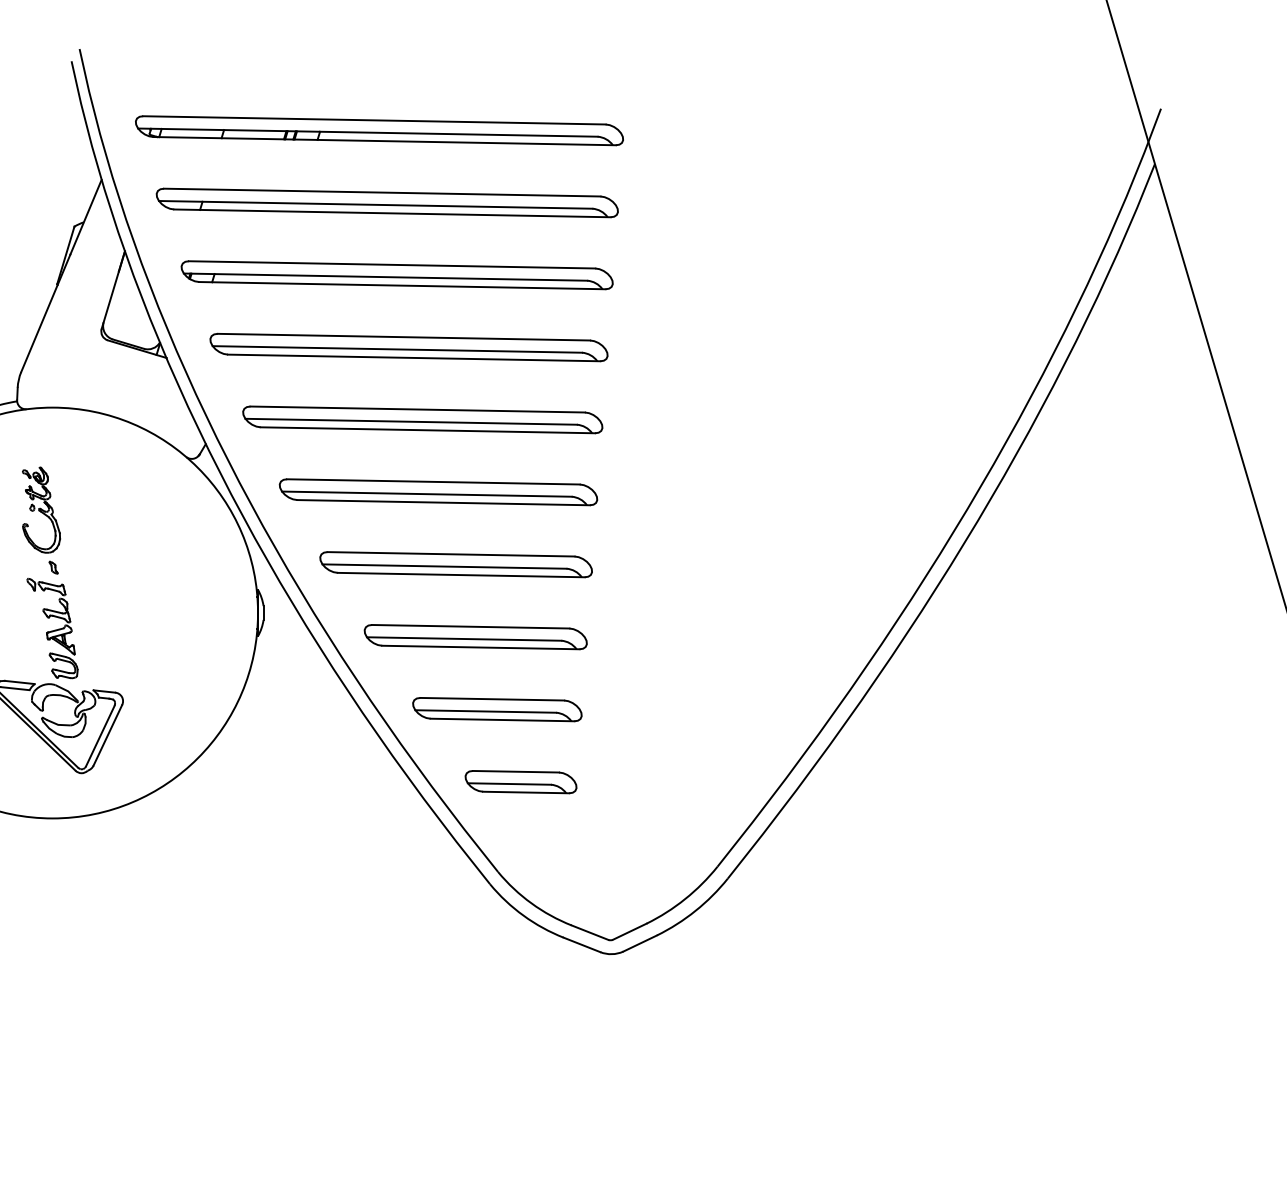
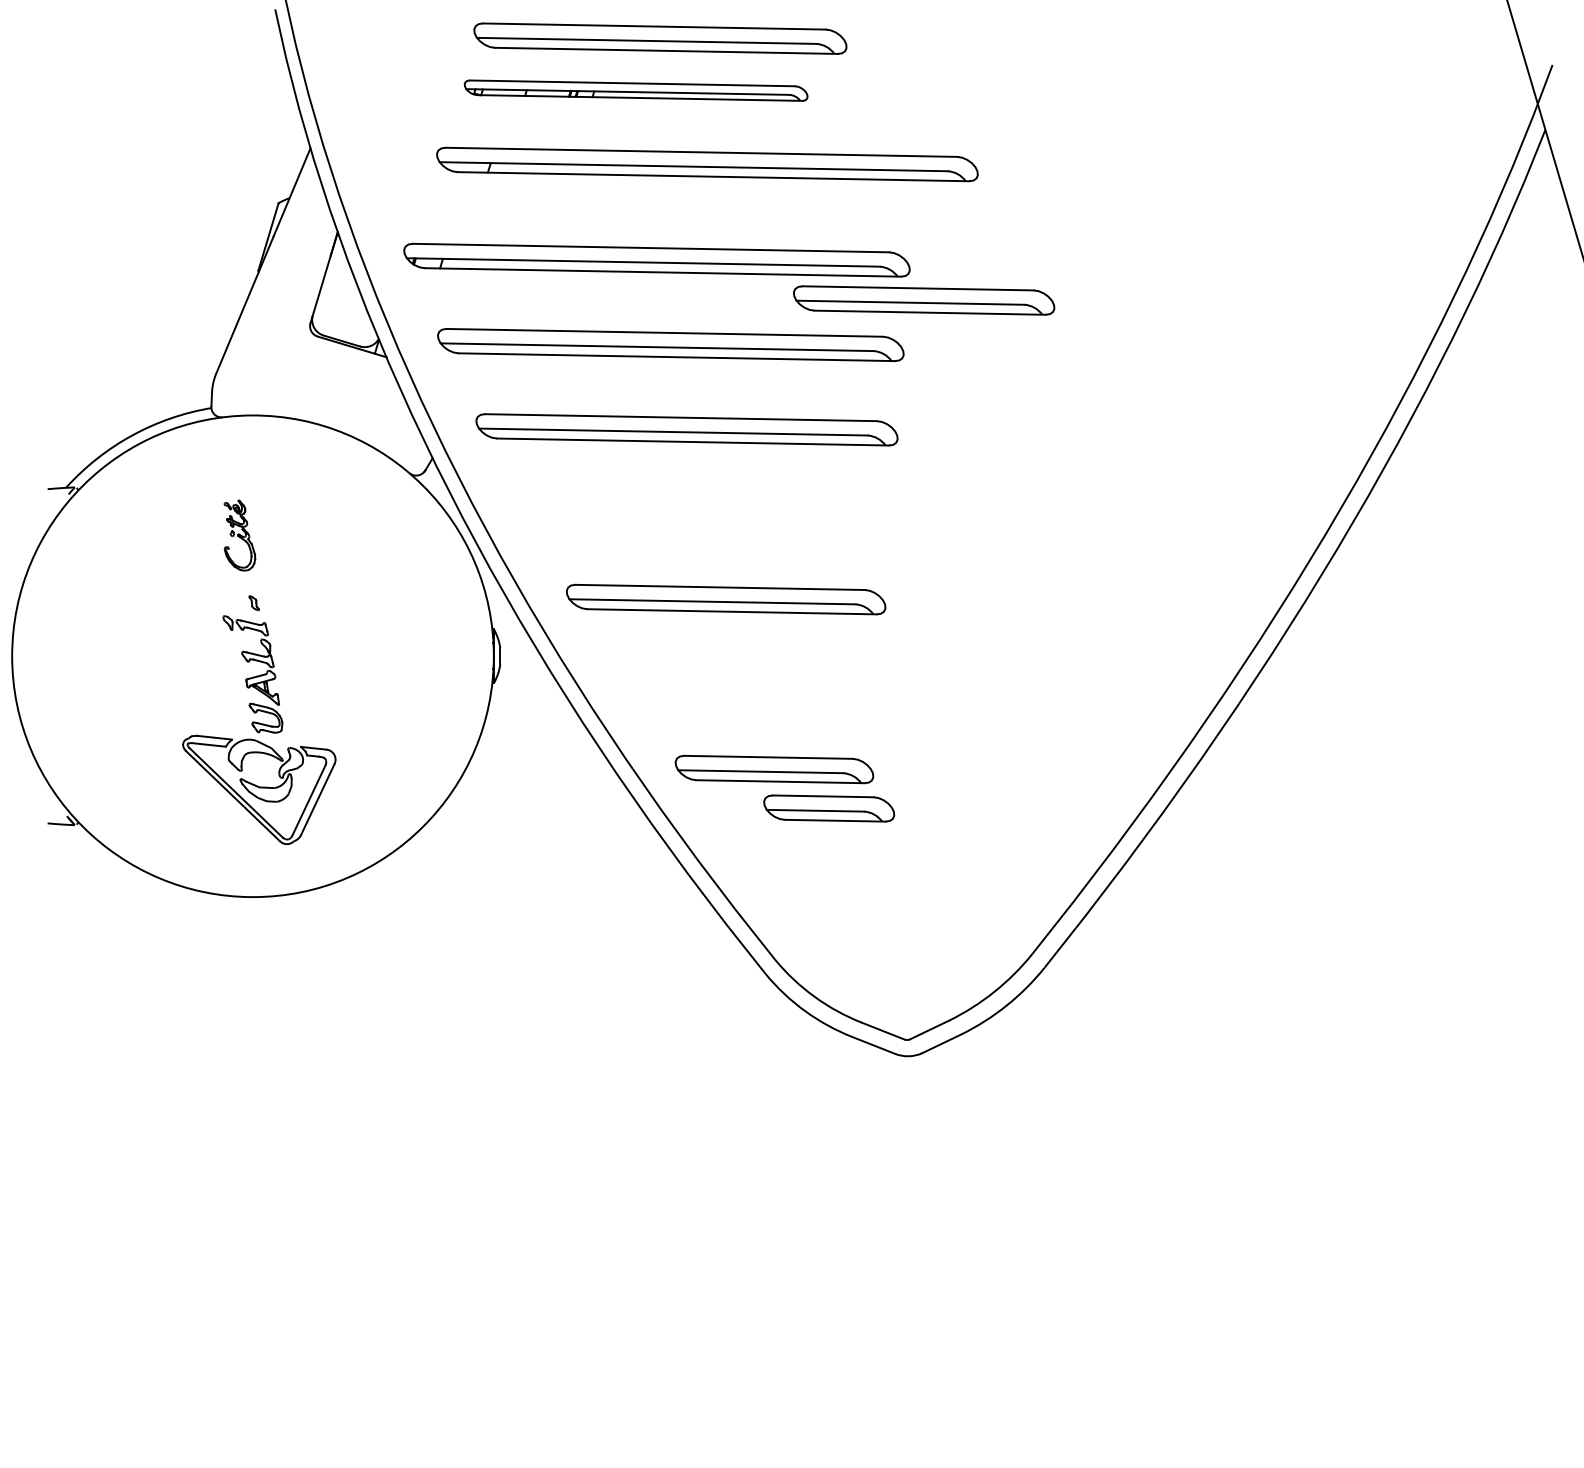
part: (378, 130) -> (635, 90), size x0.6
part: (387, 202) -> (707, 164), moved
part: (438, 492) -> (660, 38), moved
part: (41, 510) -> (239, 535), size x0.7
part: (476, 637) -> (924, 300), moved
part: (521, 782) -> (829, 808), moved

